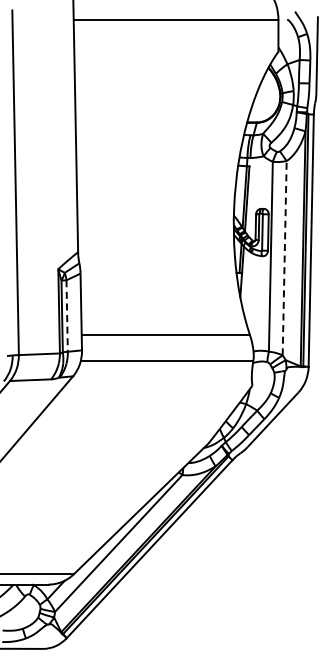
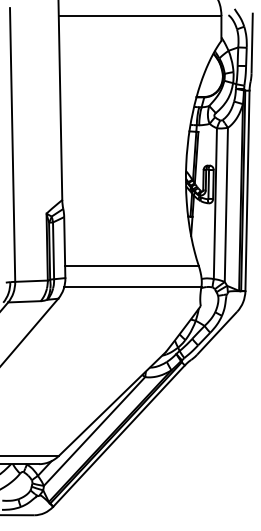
line: (284, 257) -> (226, 204), dashed -> solid
line: (67, 316) -> (53, 251), dashed -> solid

